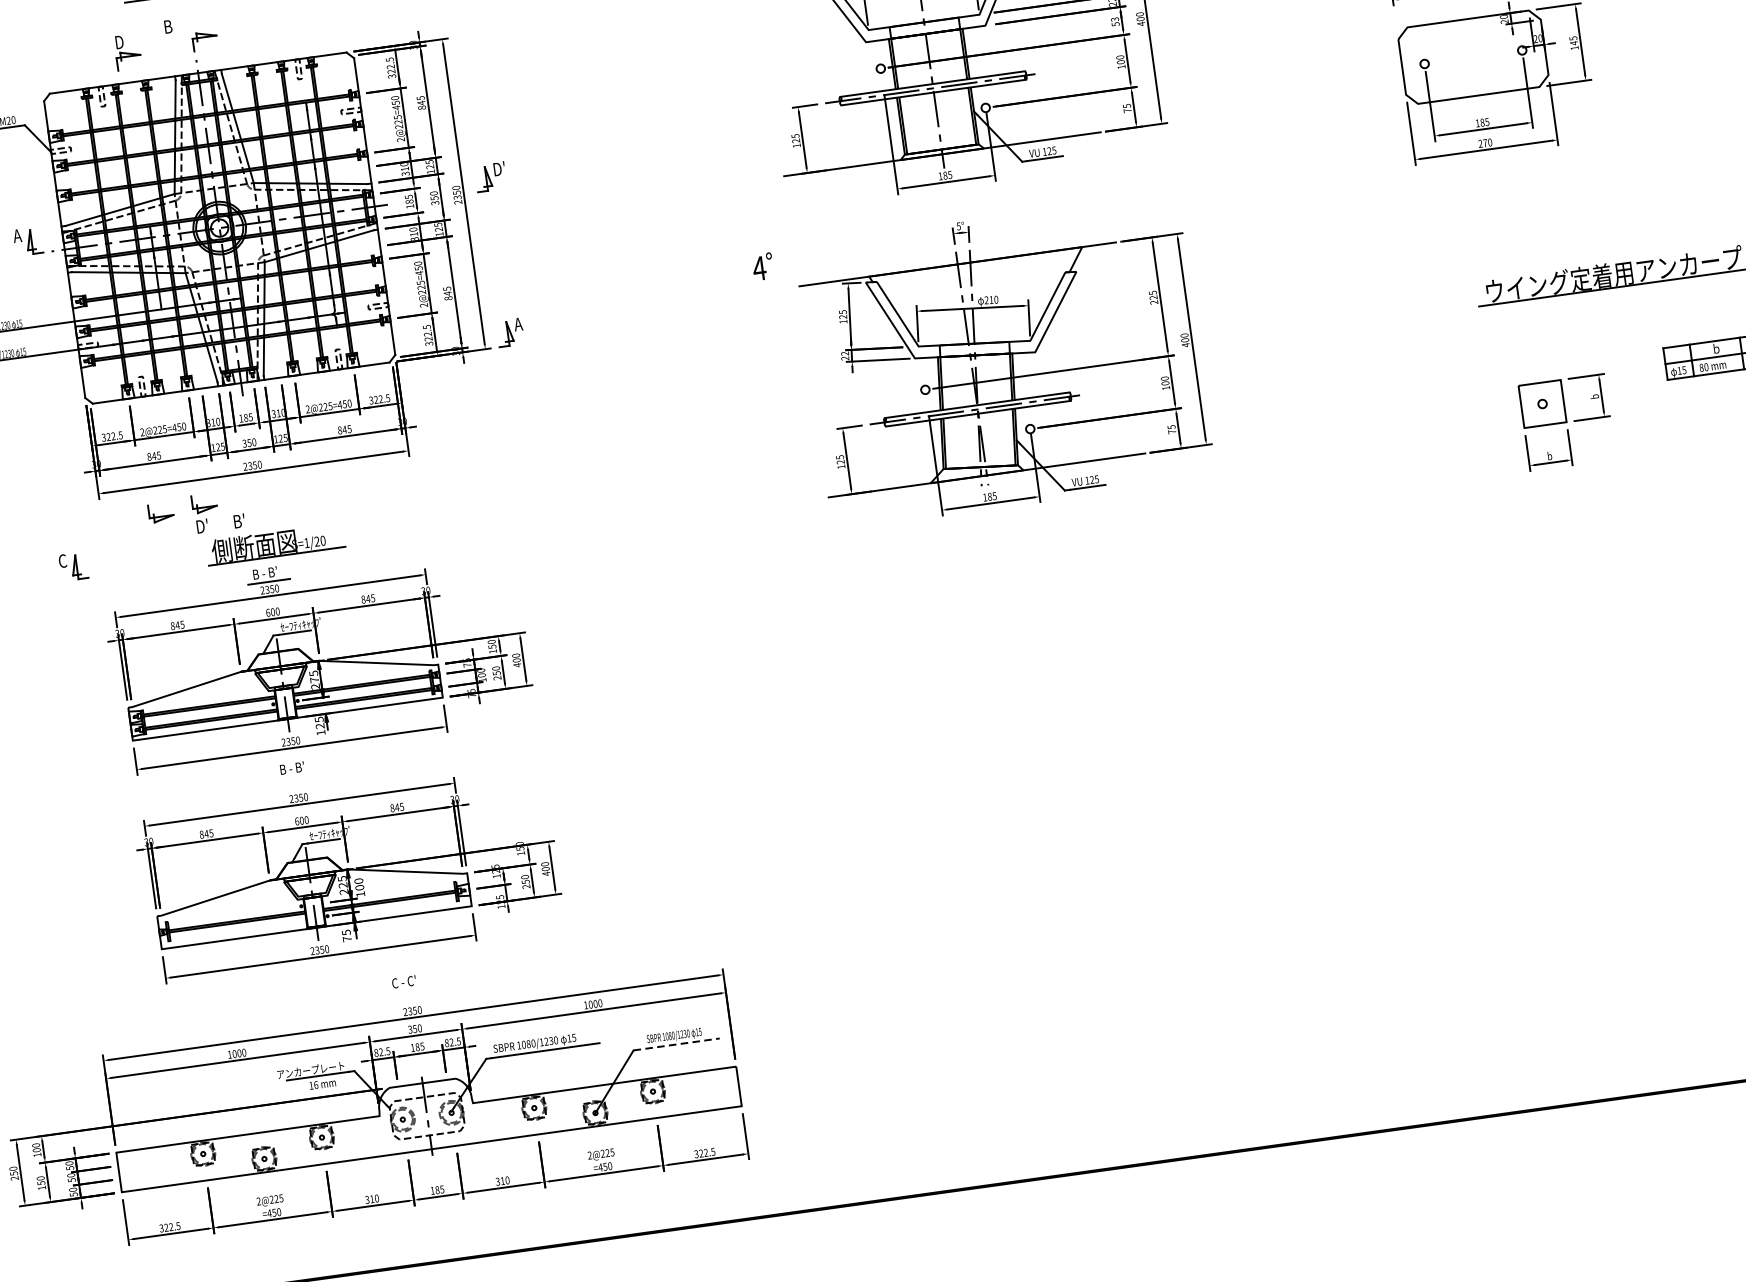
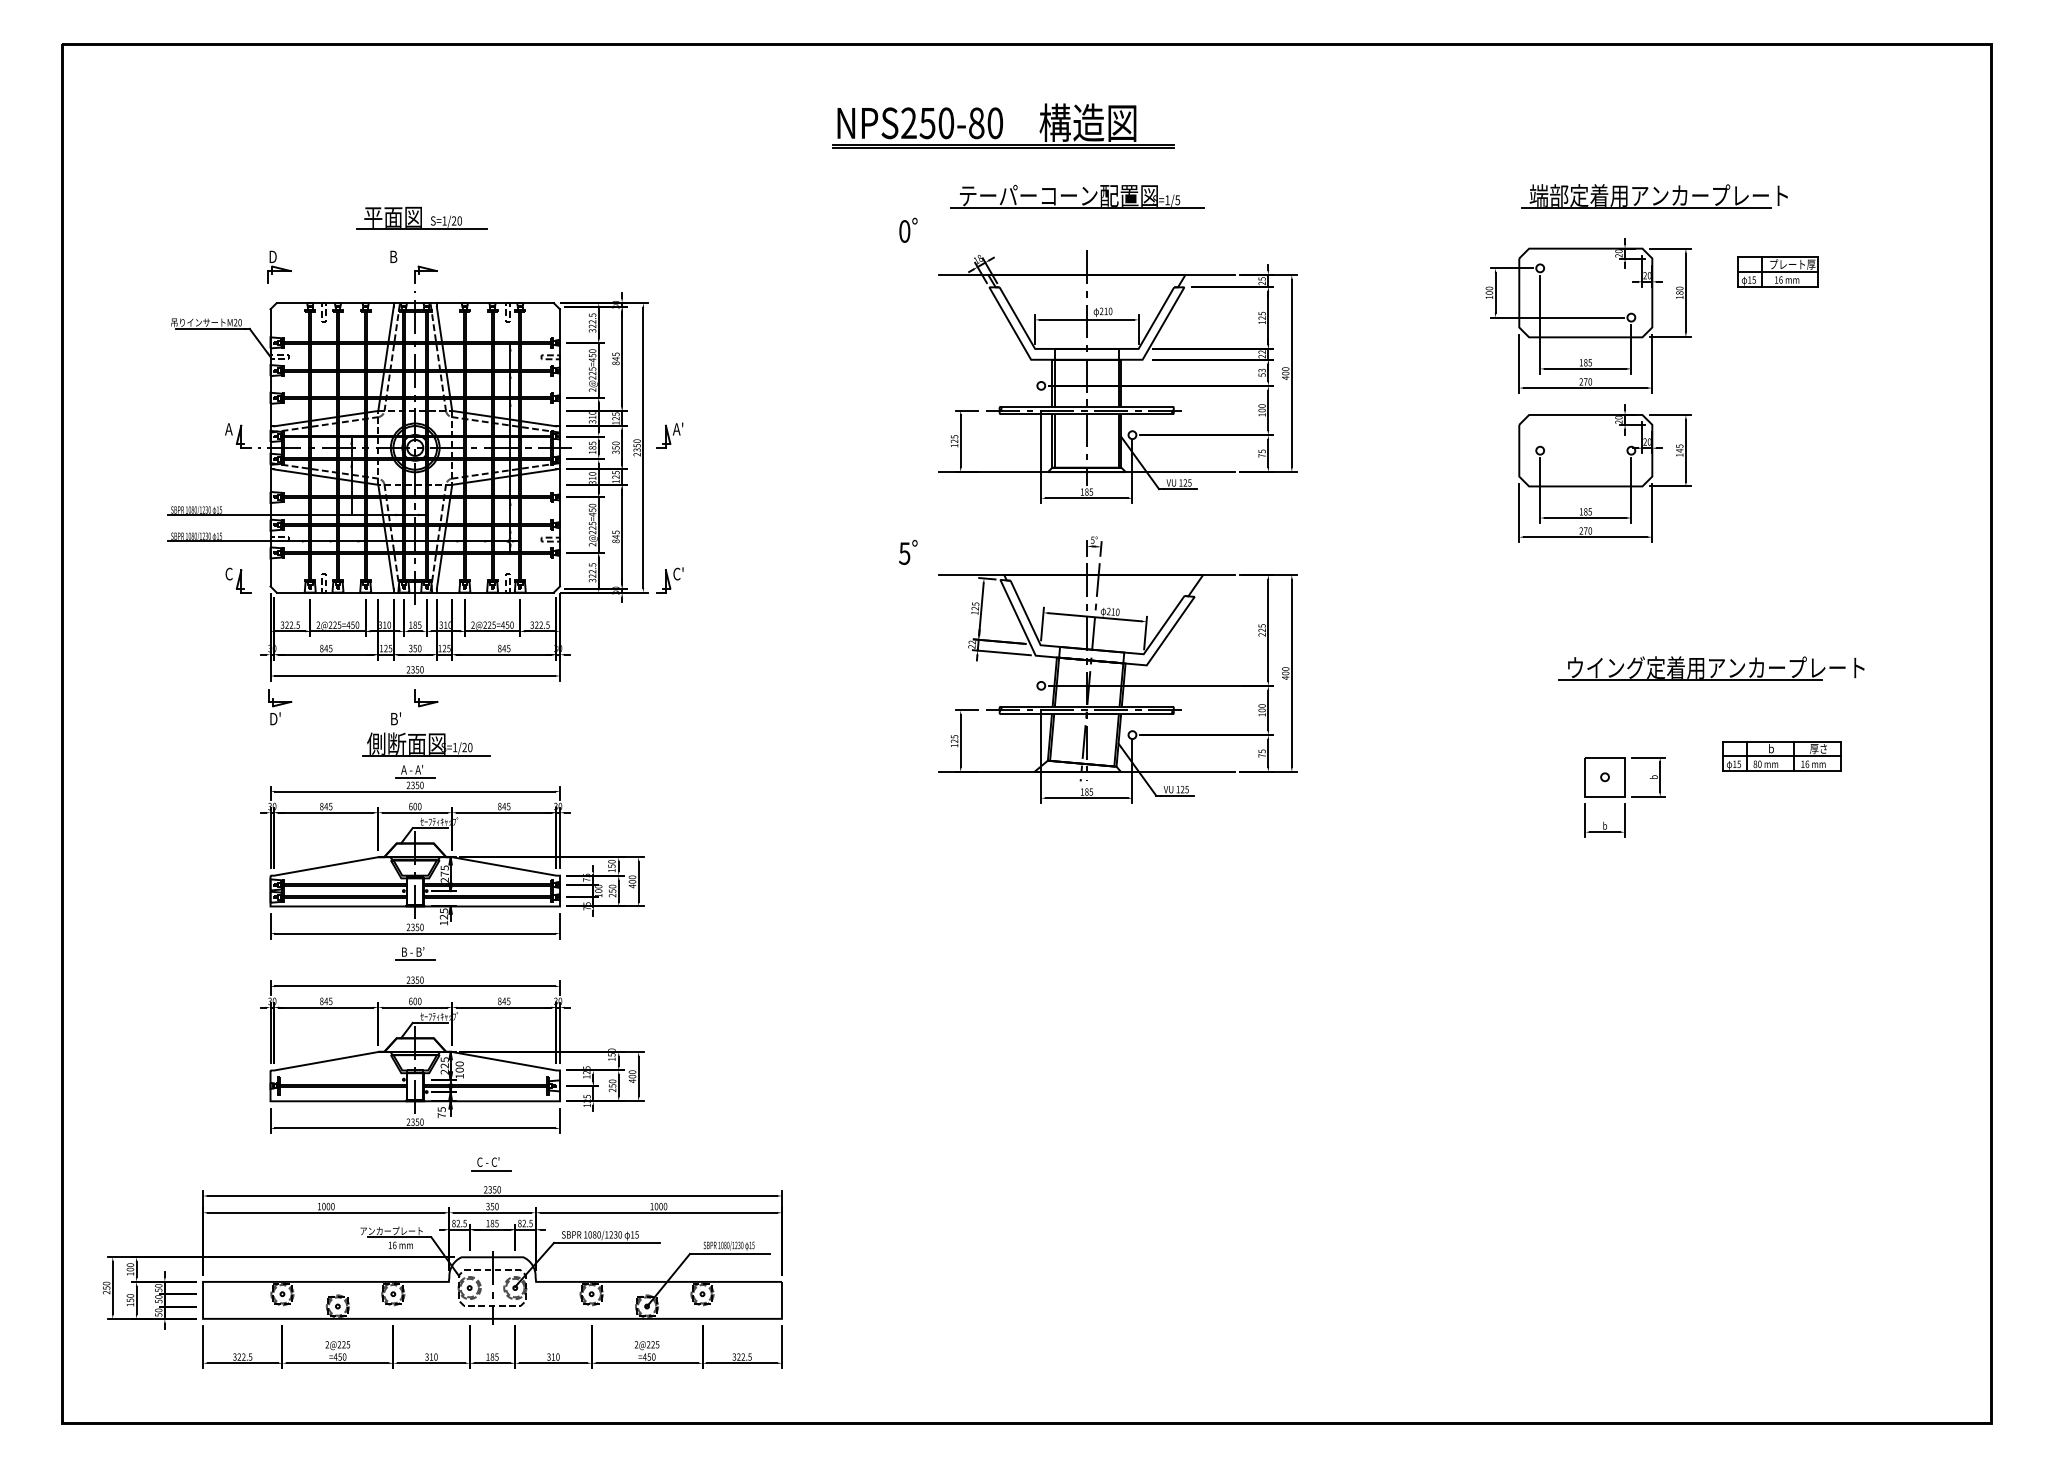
part: (127, 51) -> (279, 266), moved
text: (498, 168) -> (678, 428), D' -> A'
text: (759, 268) -> (904, 553), 4 -> 5
text: (519, 323) -> (677, 573), A -> C'
part: (161, 513) -> (426, 698), moved
part: (206, 513) -> (280, 707), moved
part: (73, 566) -> (238, 580), moved
text: (264, 572) -> (412, 769), B - B’ -> A - A'
line: (296, 776) -> (415, 960), added
line: (407, 990) -> (490, 1170), added
line: (677, 1044) -> (730, 1254), dashed -> solid

